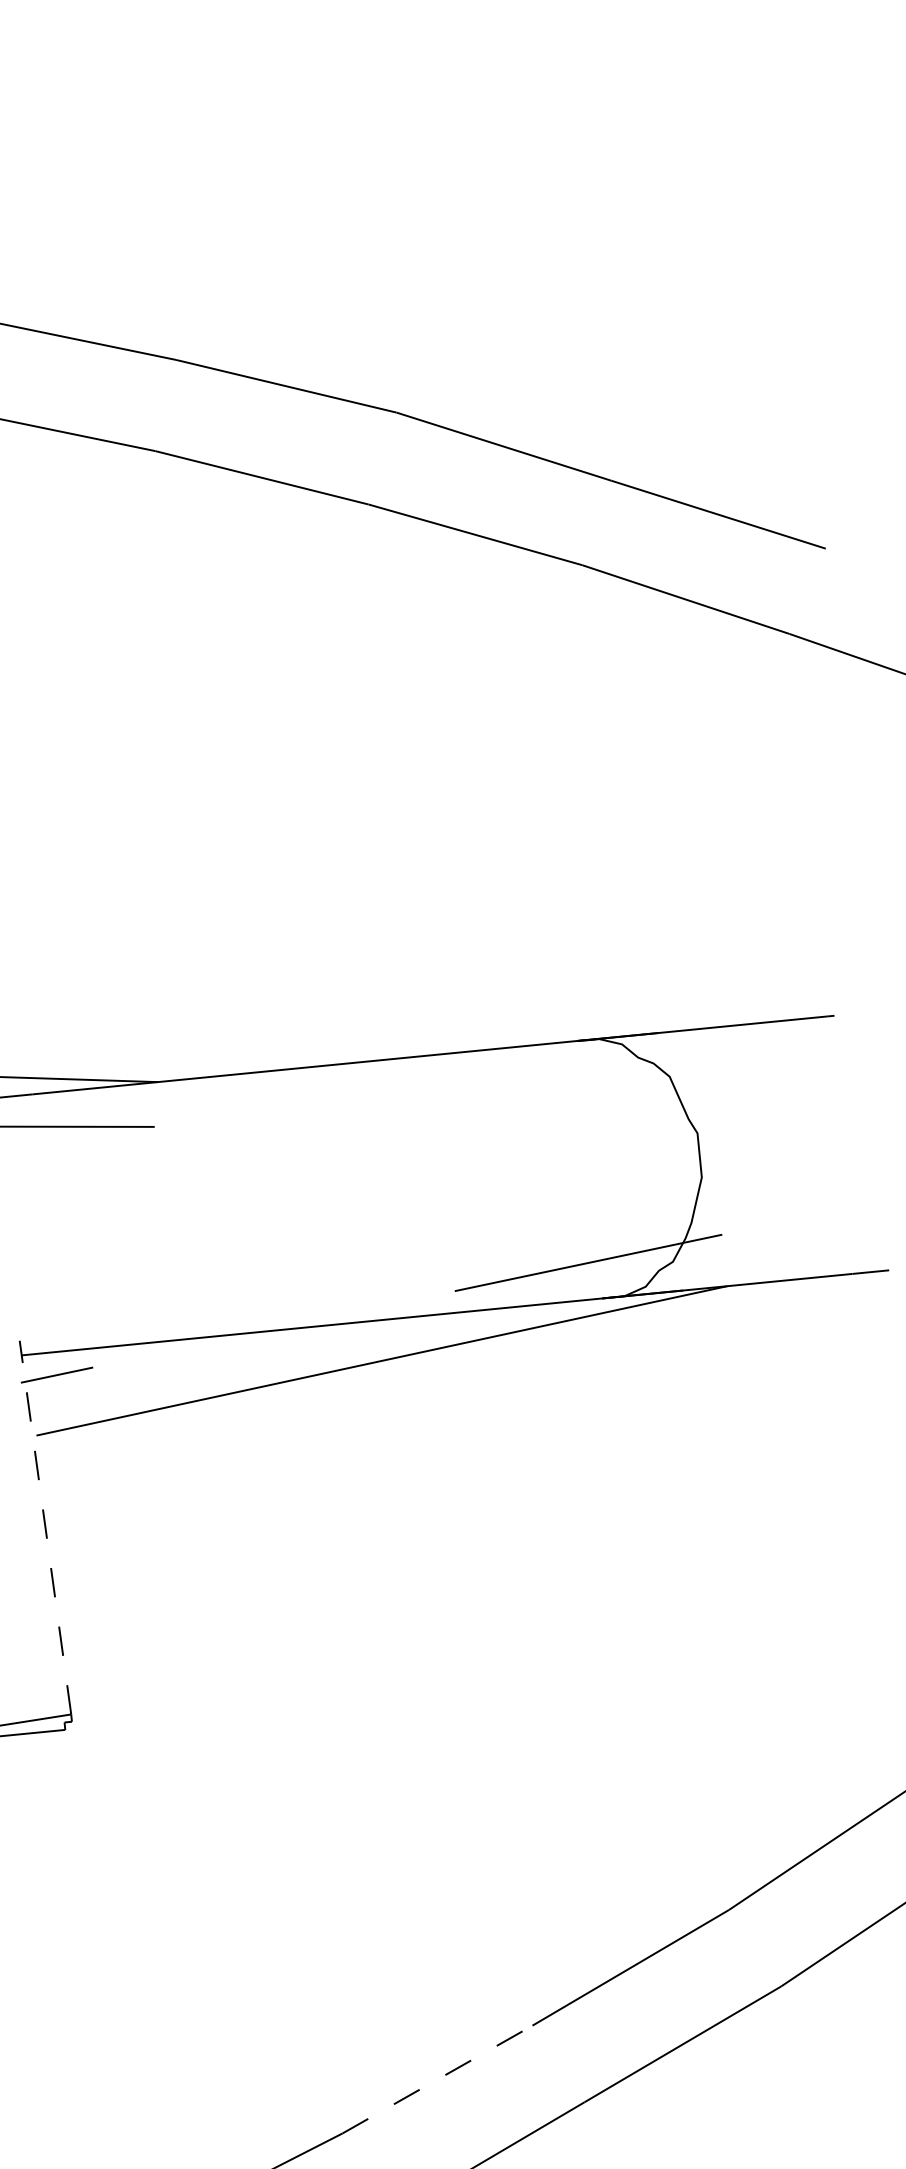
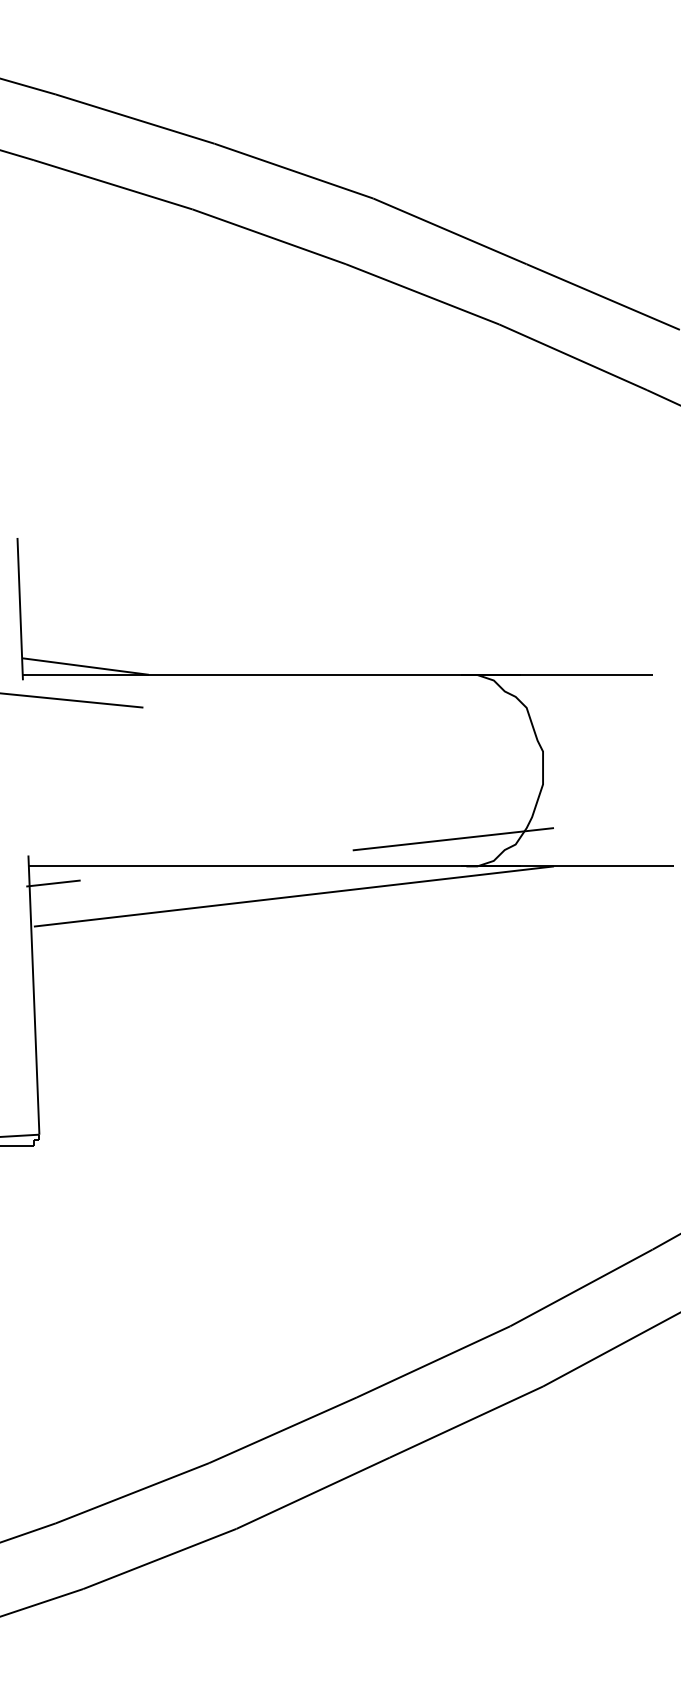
line: (44, 1528) -> (33, 995), dashed -> solid
line: (438, 2079) -> (283, 1430), dashed -> solid

